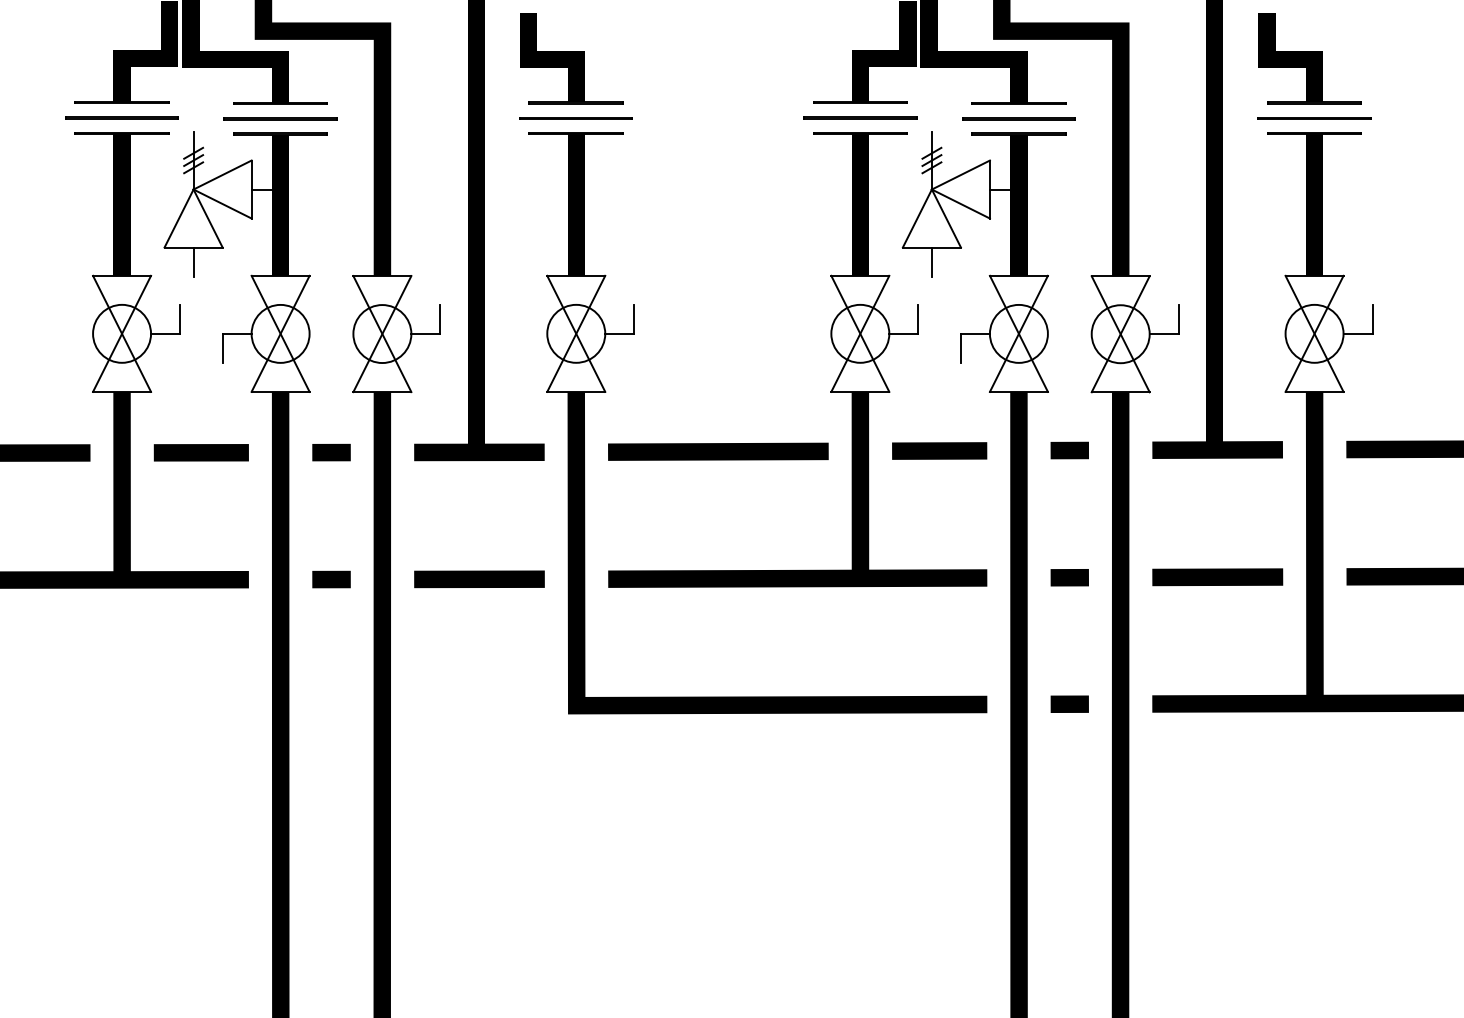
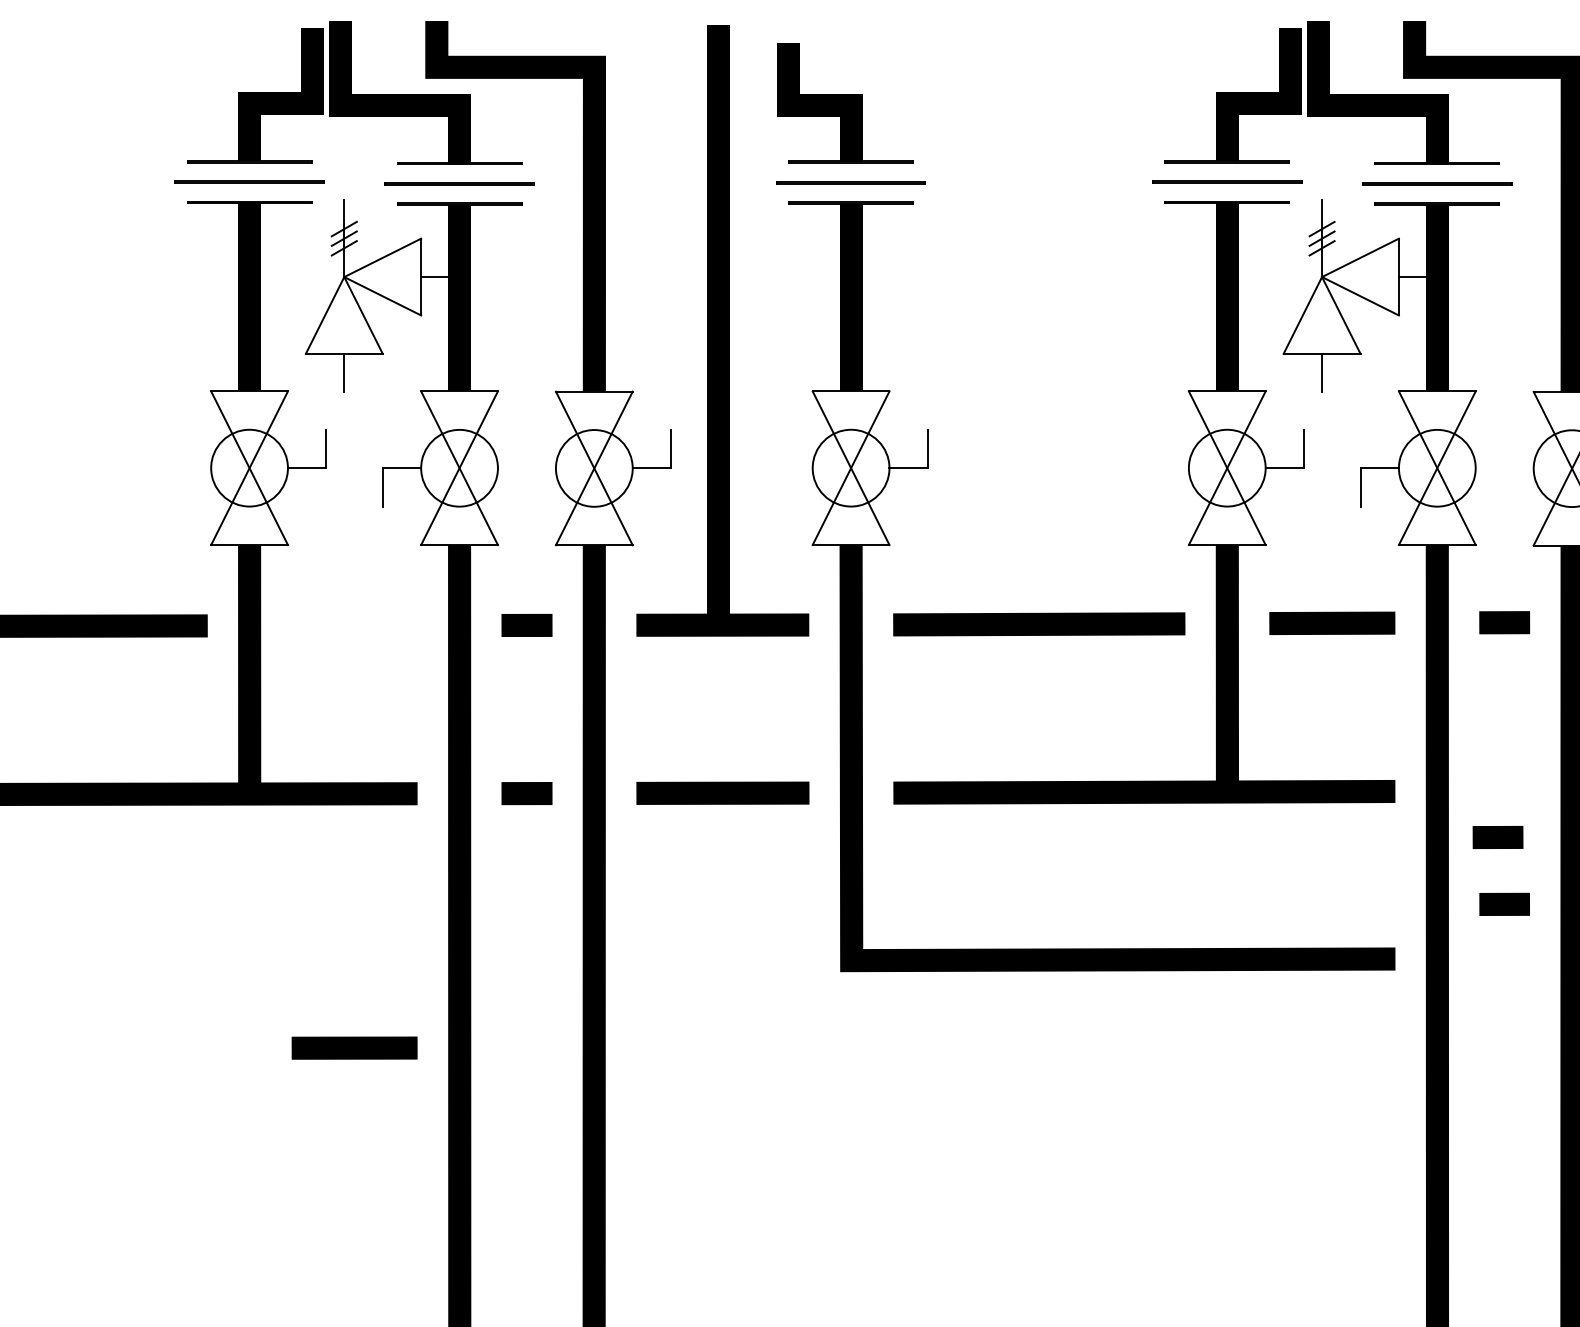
line: (200, 452) -> (353, 1047), moved
line: (1069, 577) -> (1497, 837), moved
line: (1069, 703) -> (1504, 903), moved

